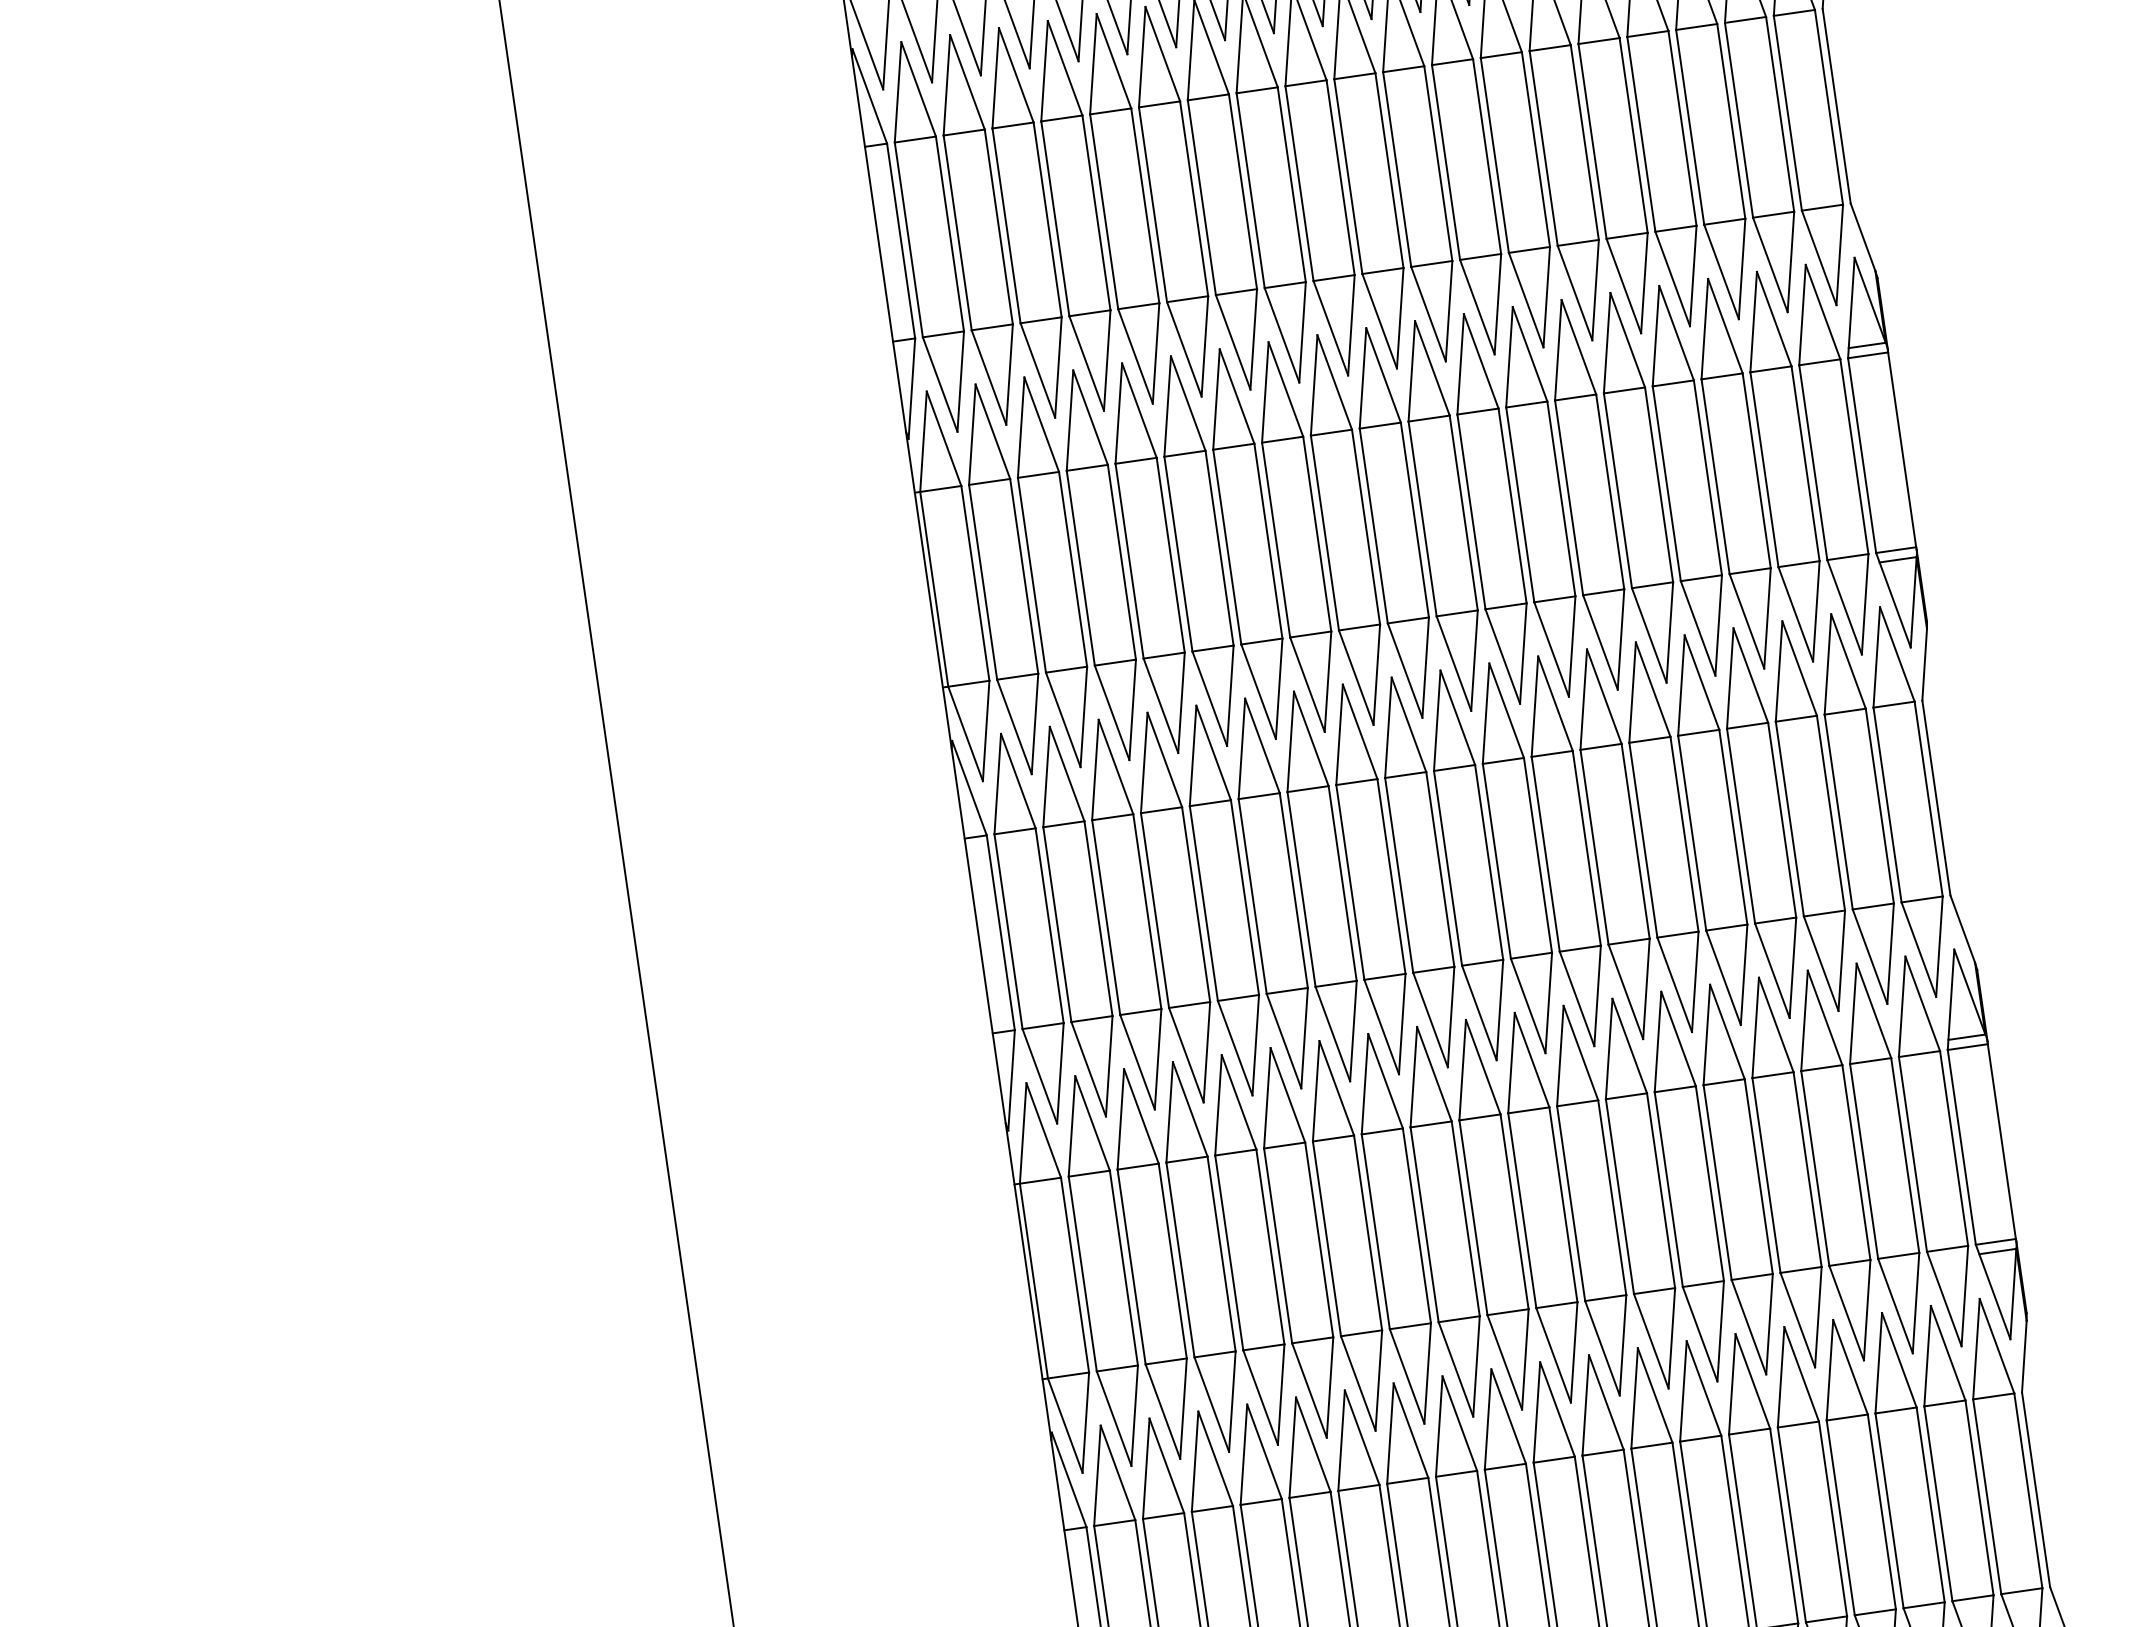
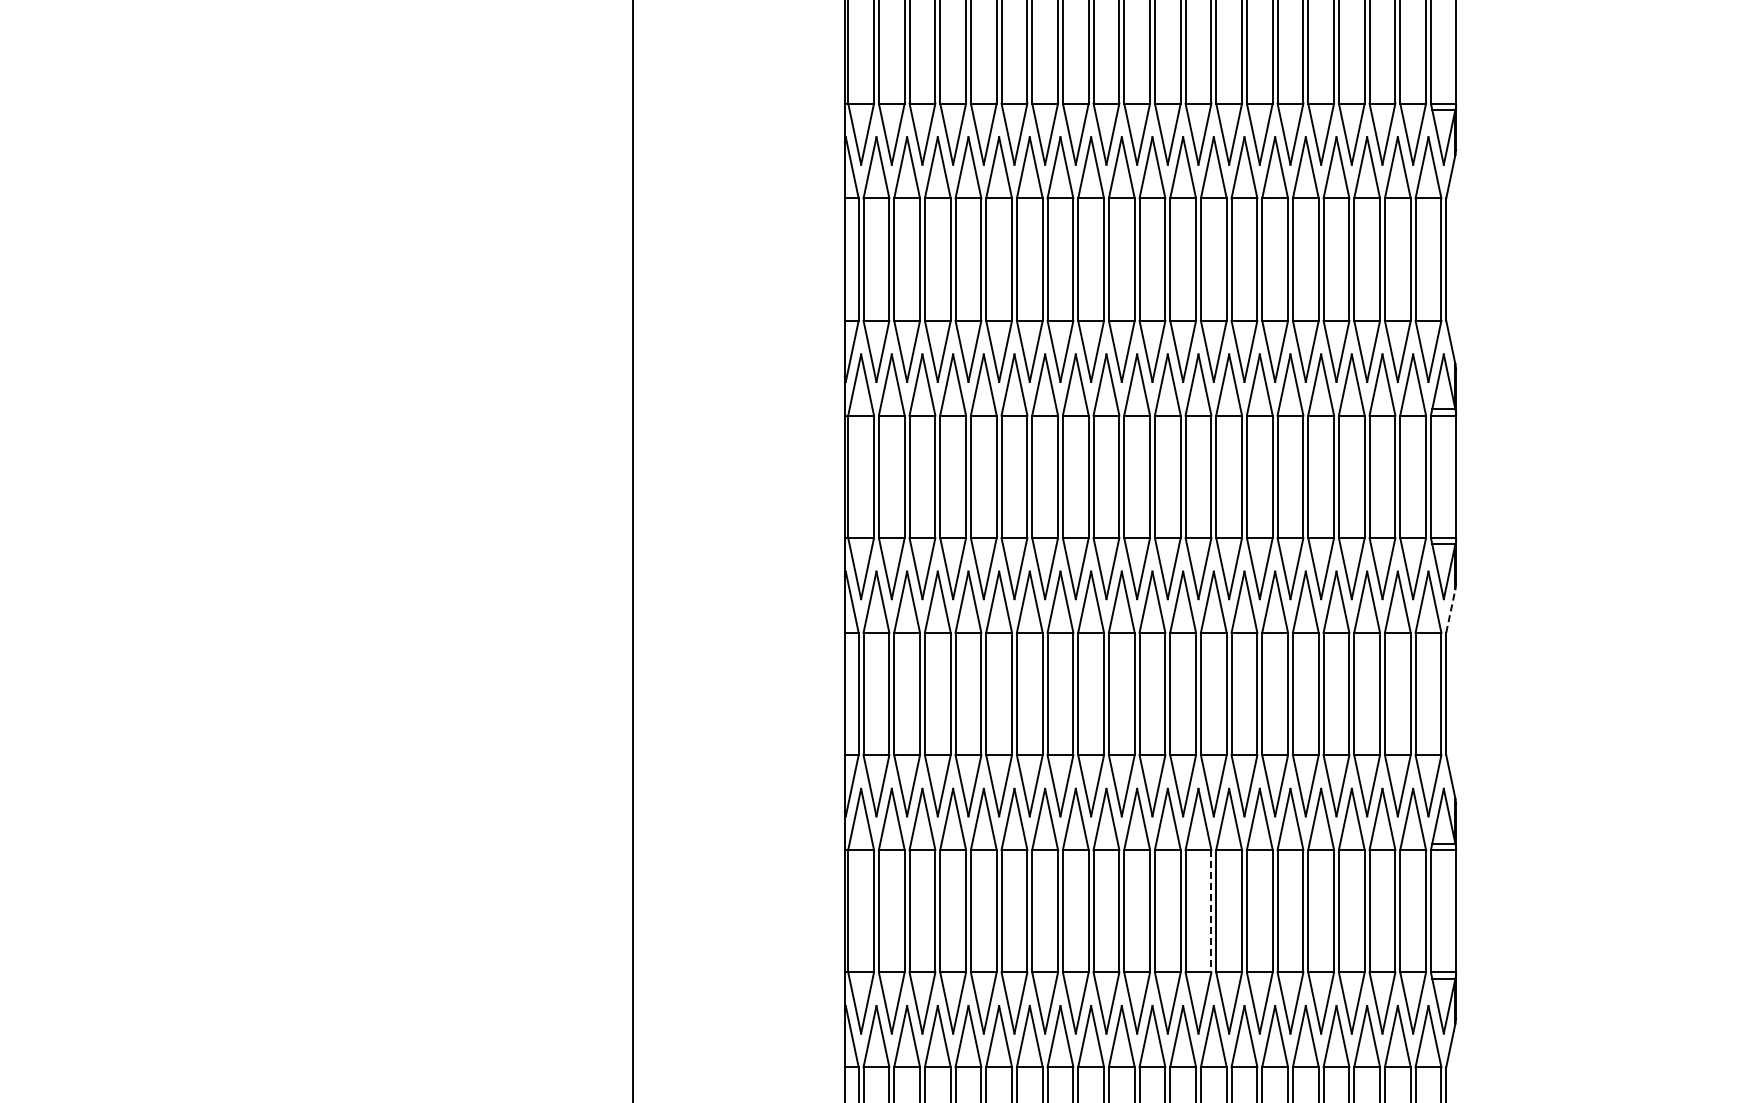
line: (1923, 664) -> (1450, 610), solid -> dashed
line: (1612, 1198) -> (1211, 911), solid -> dashed

